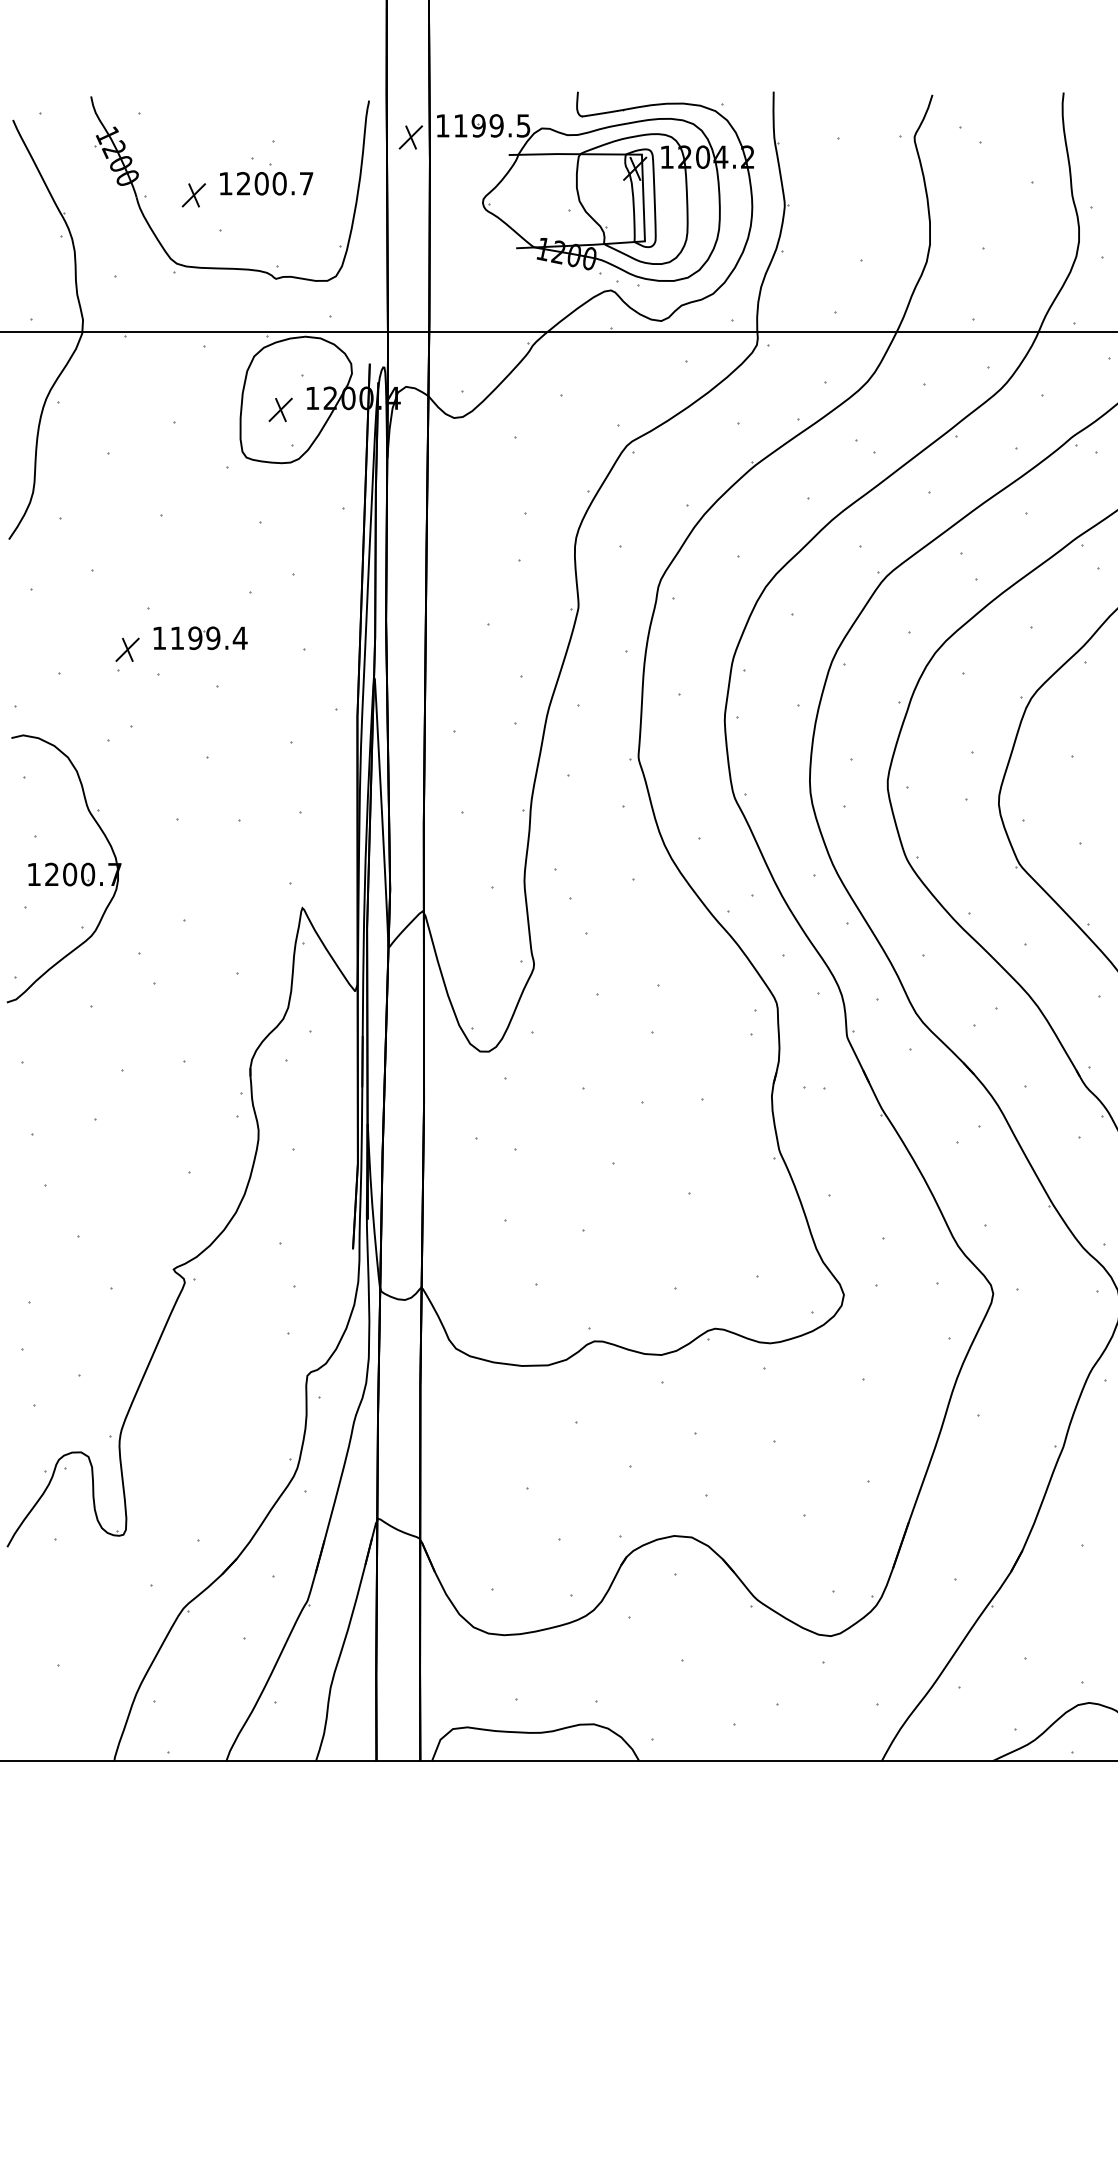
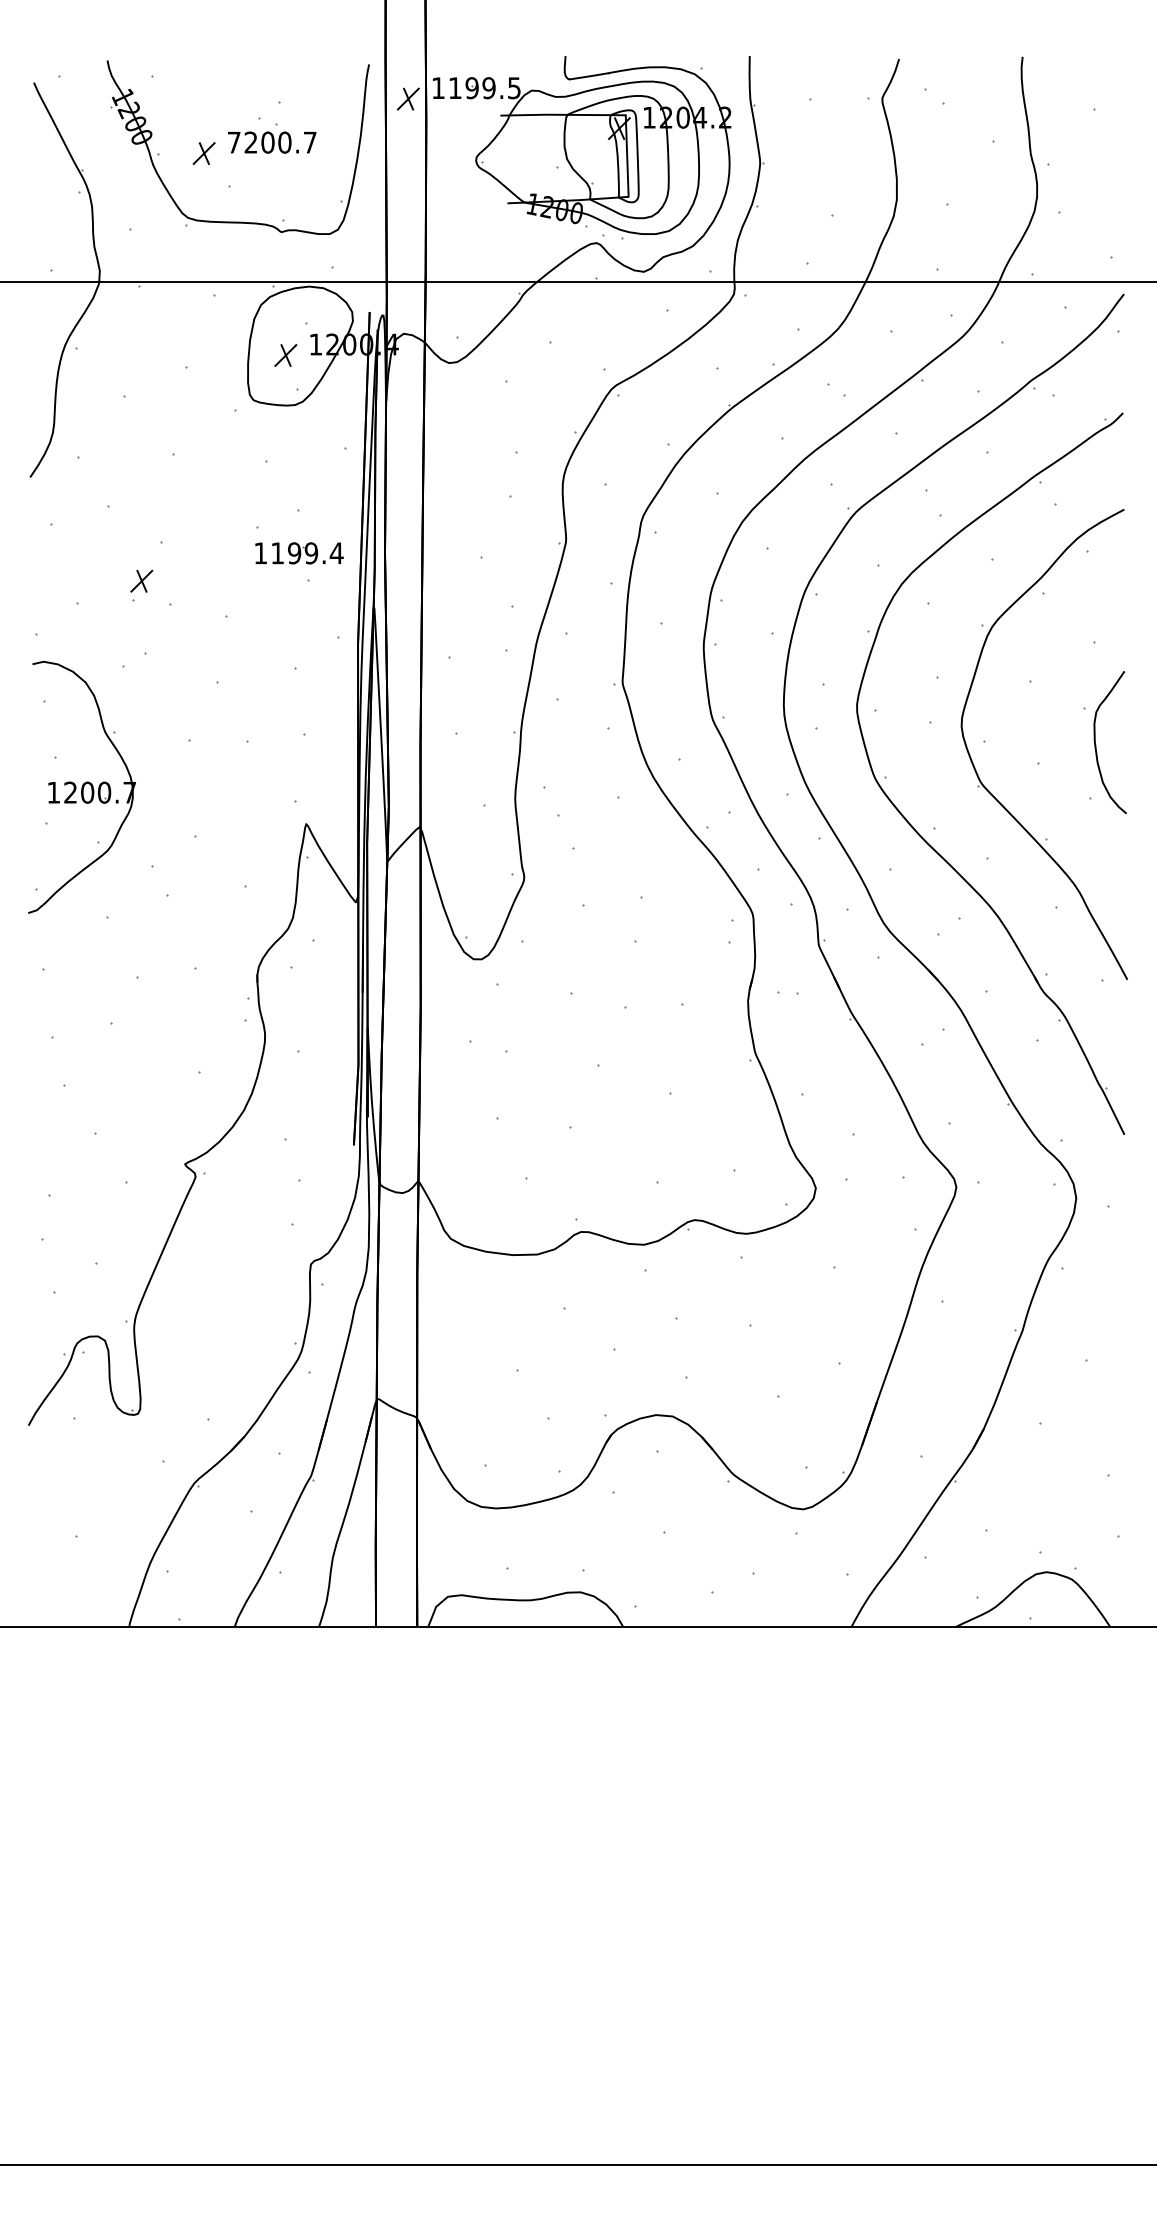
text: (226, 183) -> (234, 142), 1200.7 -> 7200.7
part: (200, 638) -> (299, 553), moved

